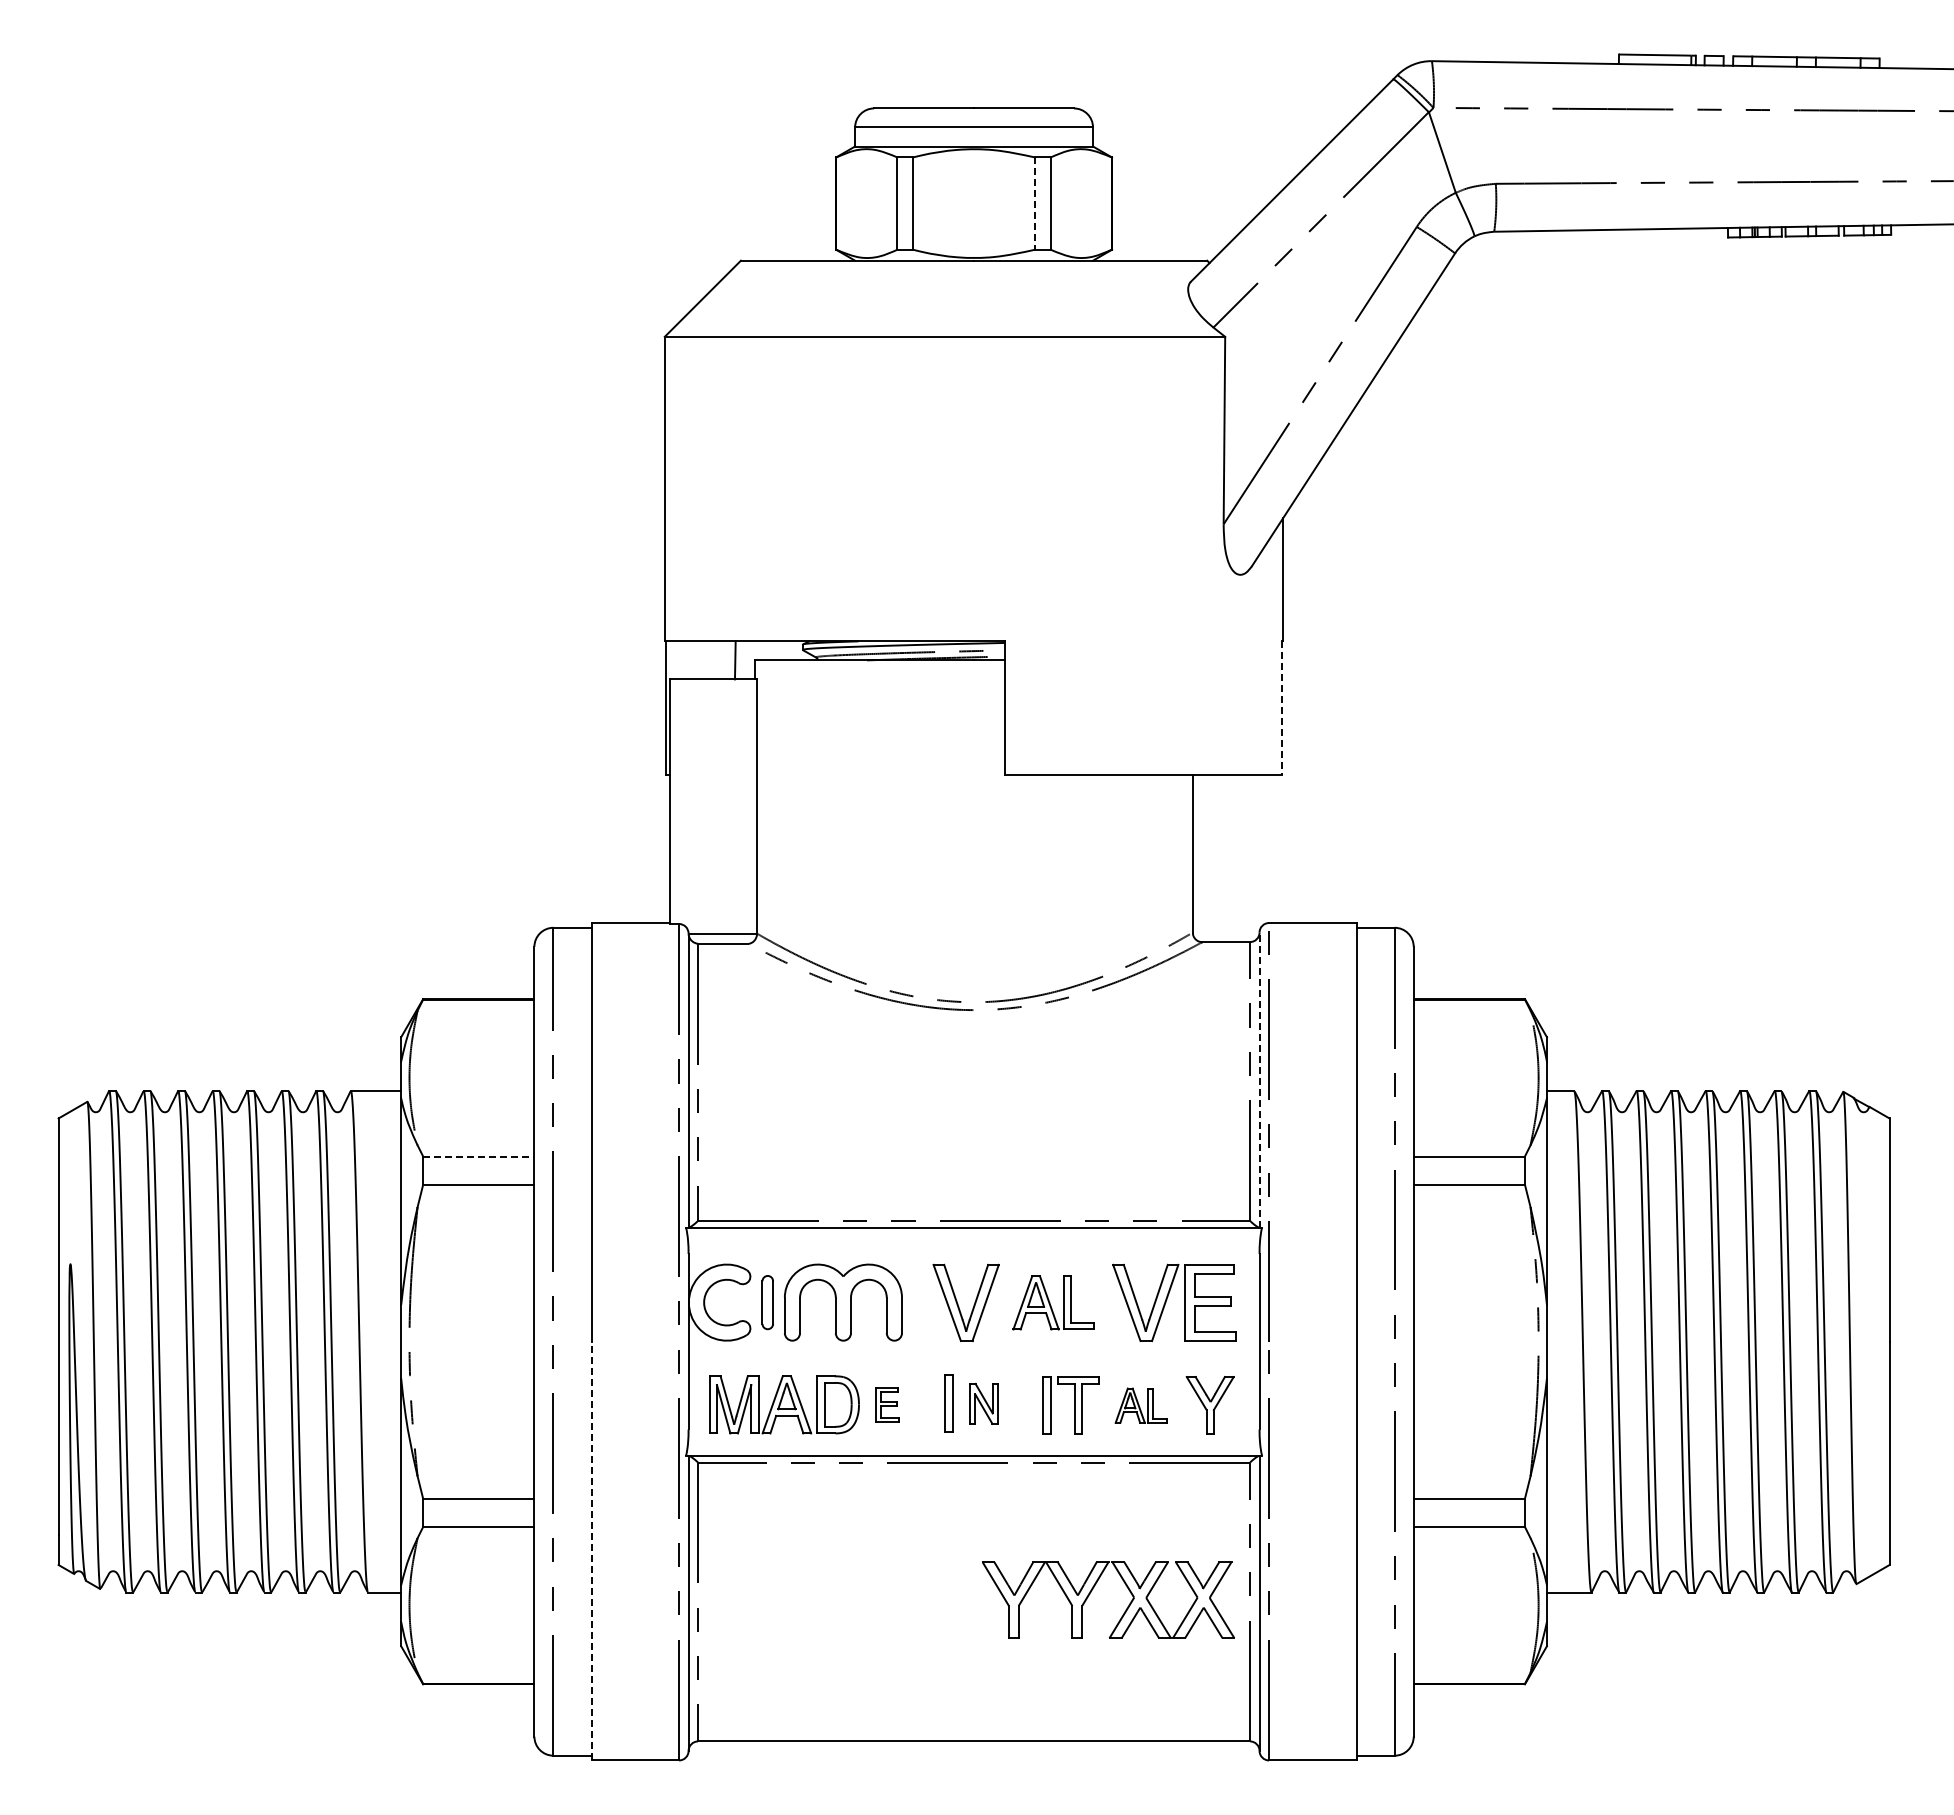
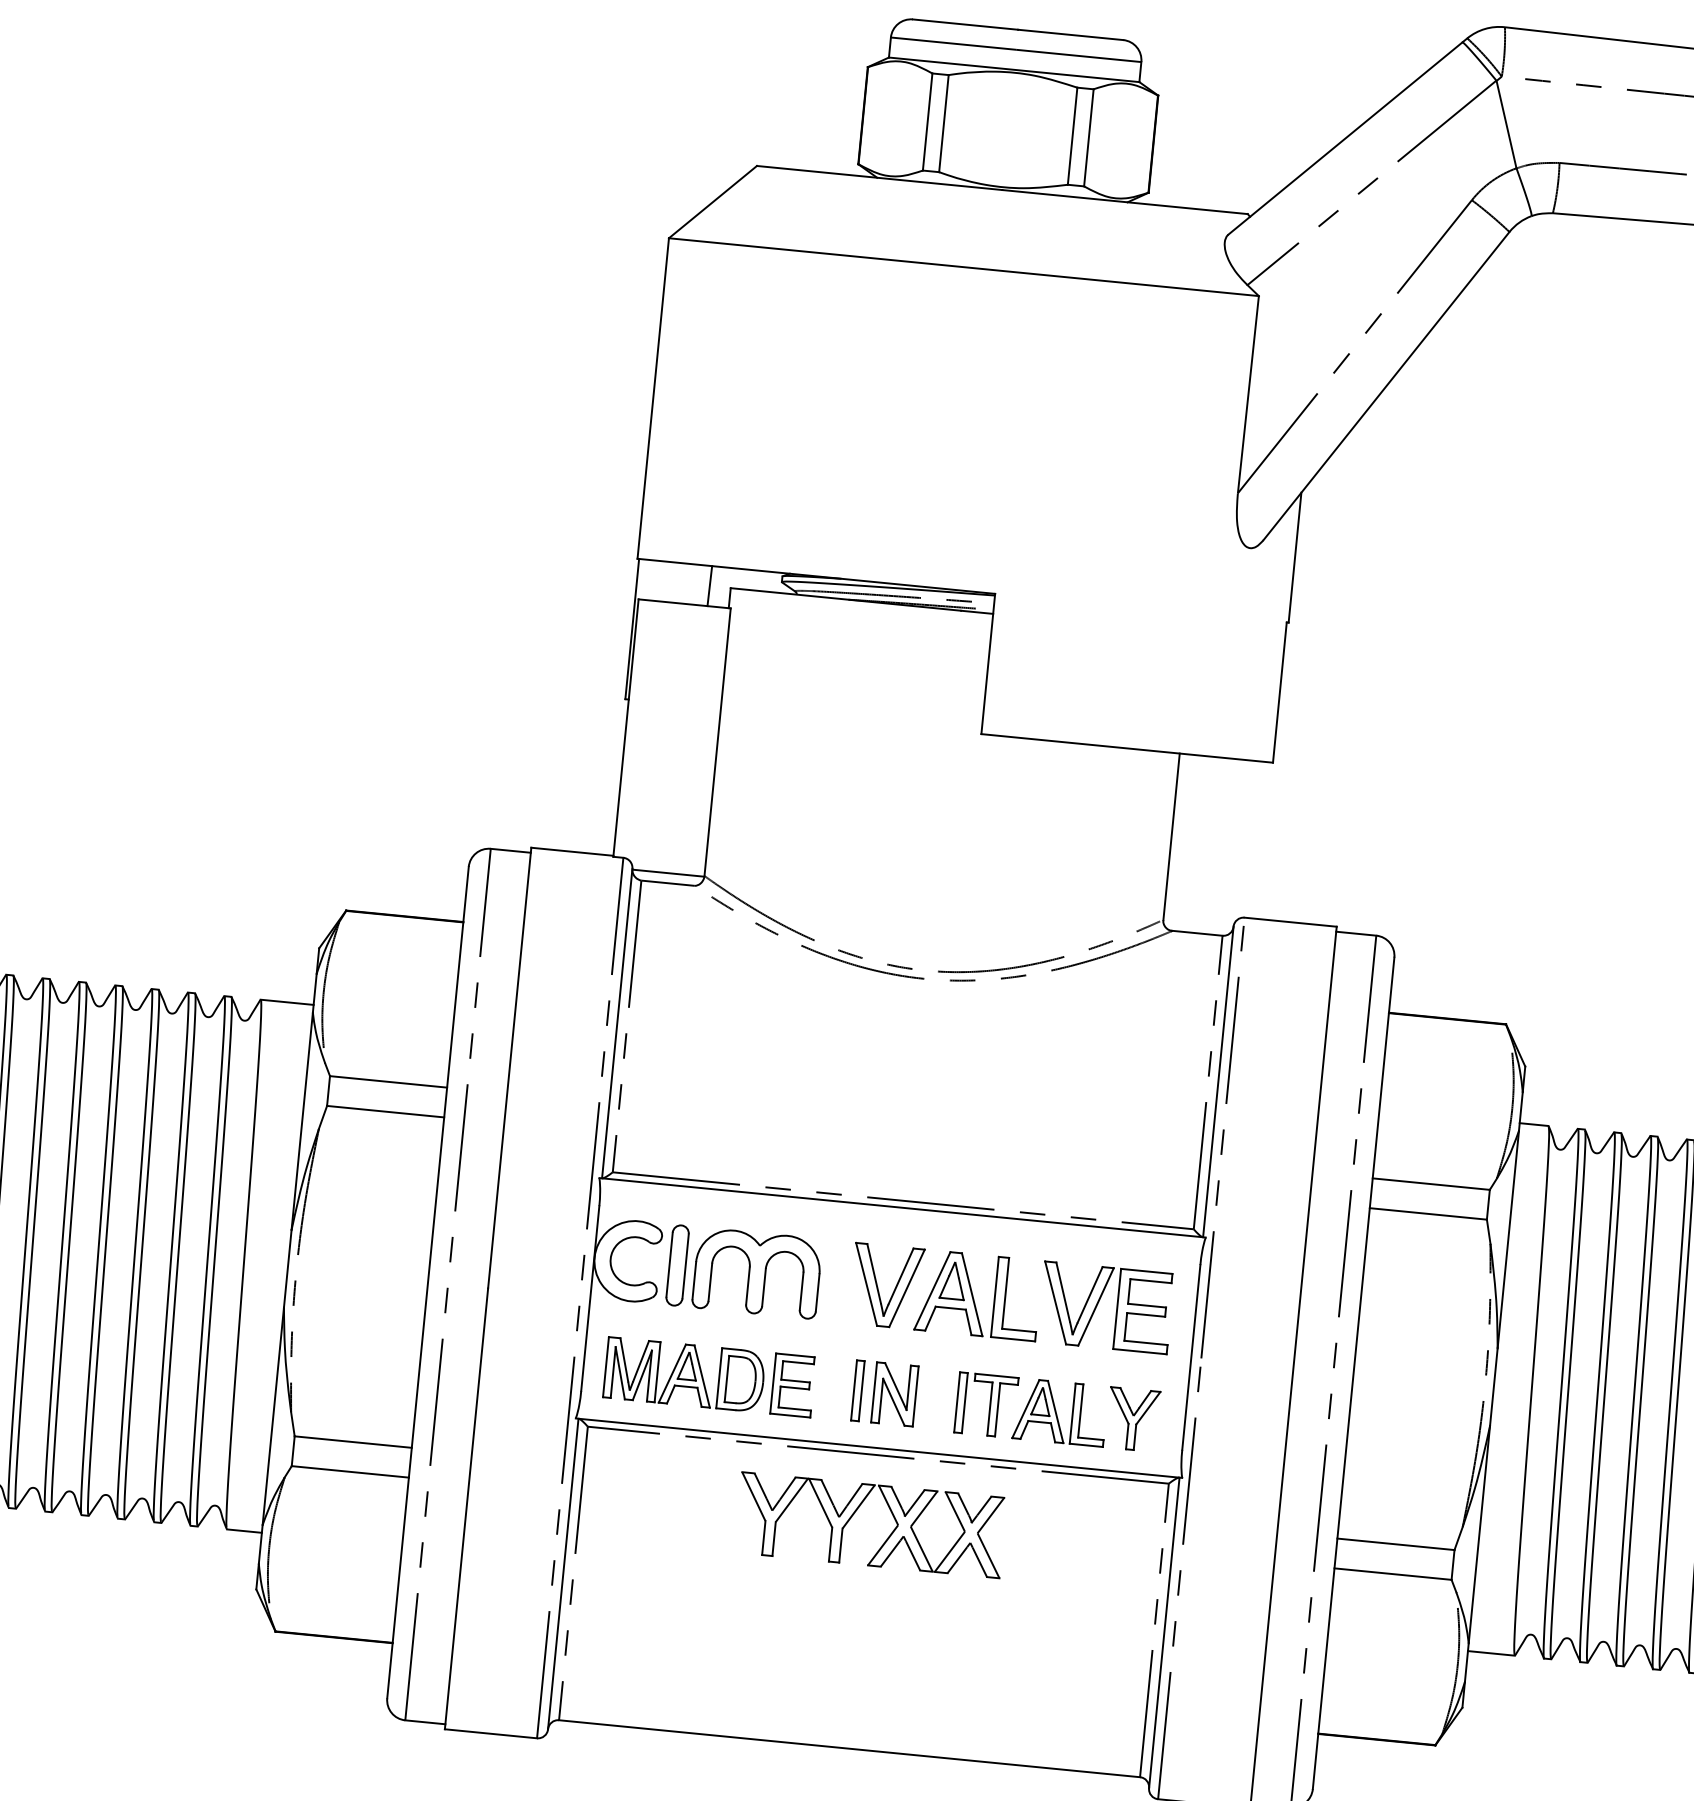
line: (1035, 204) -> (1072, 137), dashed -> solid
line: (1281, 707) -> (1279, 692), dashed -> solid
line: (1259, 1080) -> (1218, 1082), dashed -> solid
line: (478, 1156) -> (388, 1081), dashed -> solid
part: (767, 1302) -> (677, 1265), size x1.43
part: (1053, 1302) -> (978, 1294), size x1.43
part: (983, 1403) -> (894, 1393), size x1.43
part: (887, 1404) -> (793, 1385), size x1.67
part: (1141, 1405) -> (1060, 1412), size x1.67
line: (591, 1550) -> (466, 1508), dashed -> solid
part: (1093, 1589) -> (856, 1512), moved

